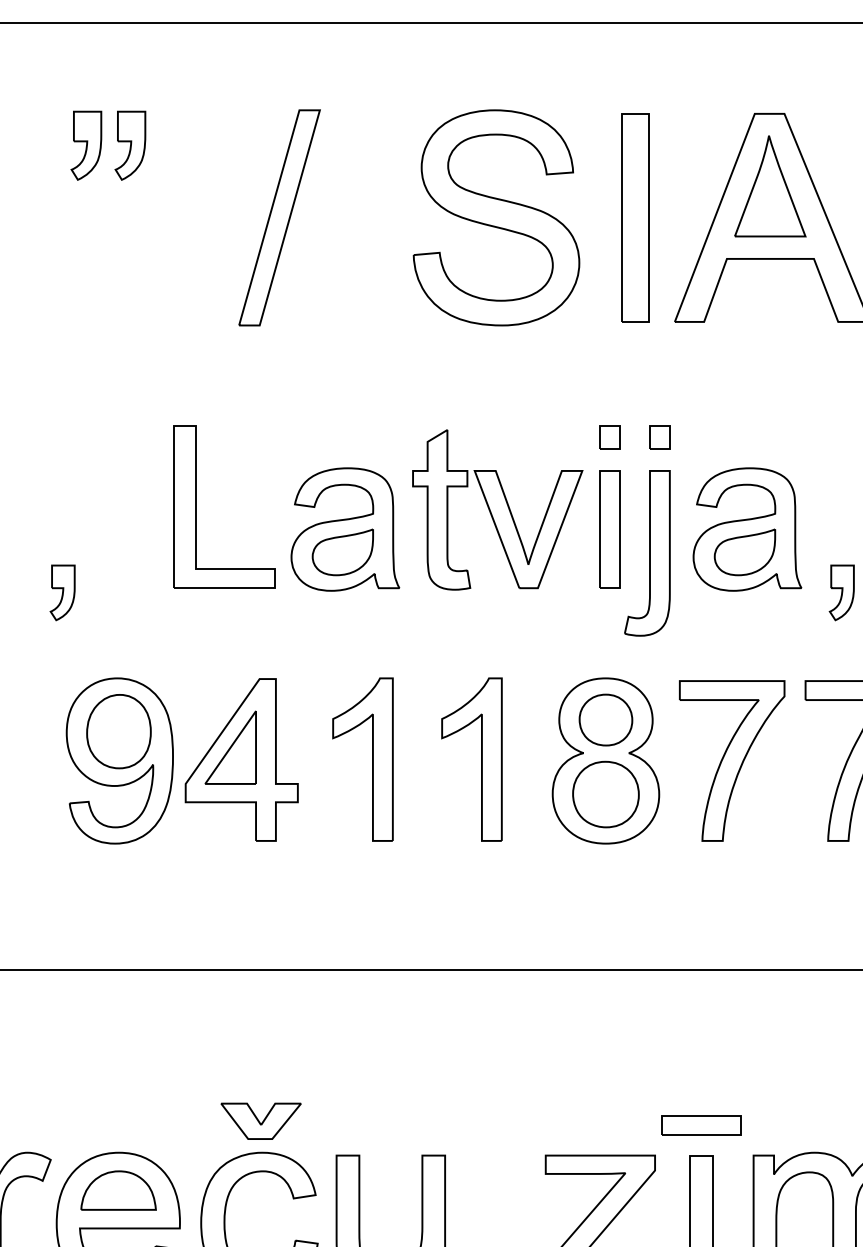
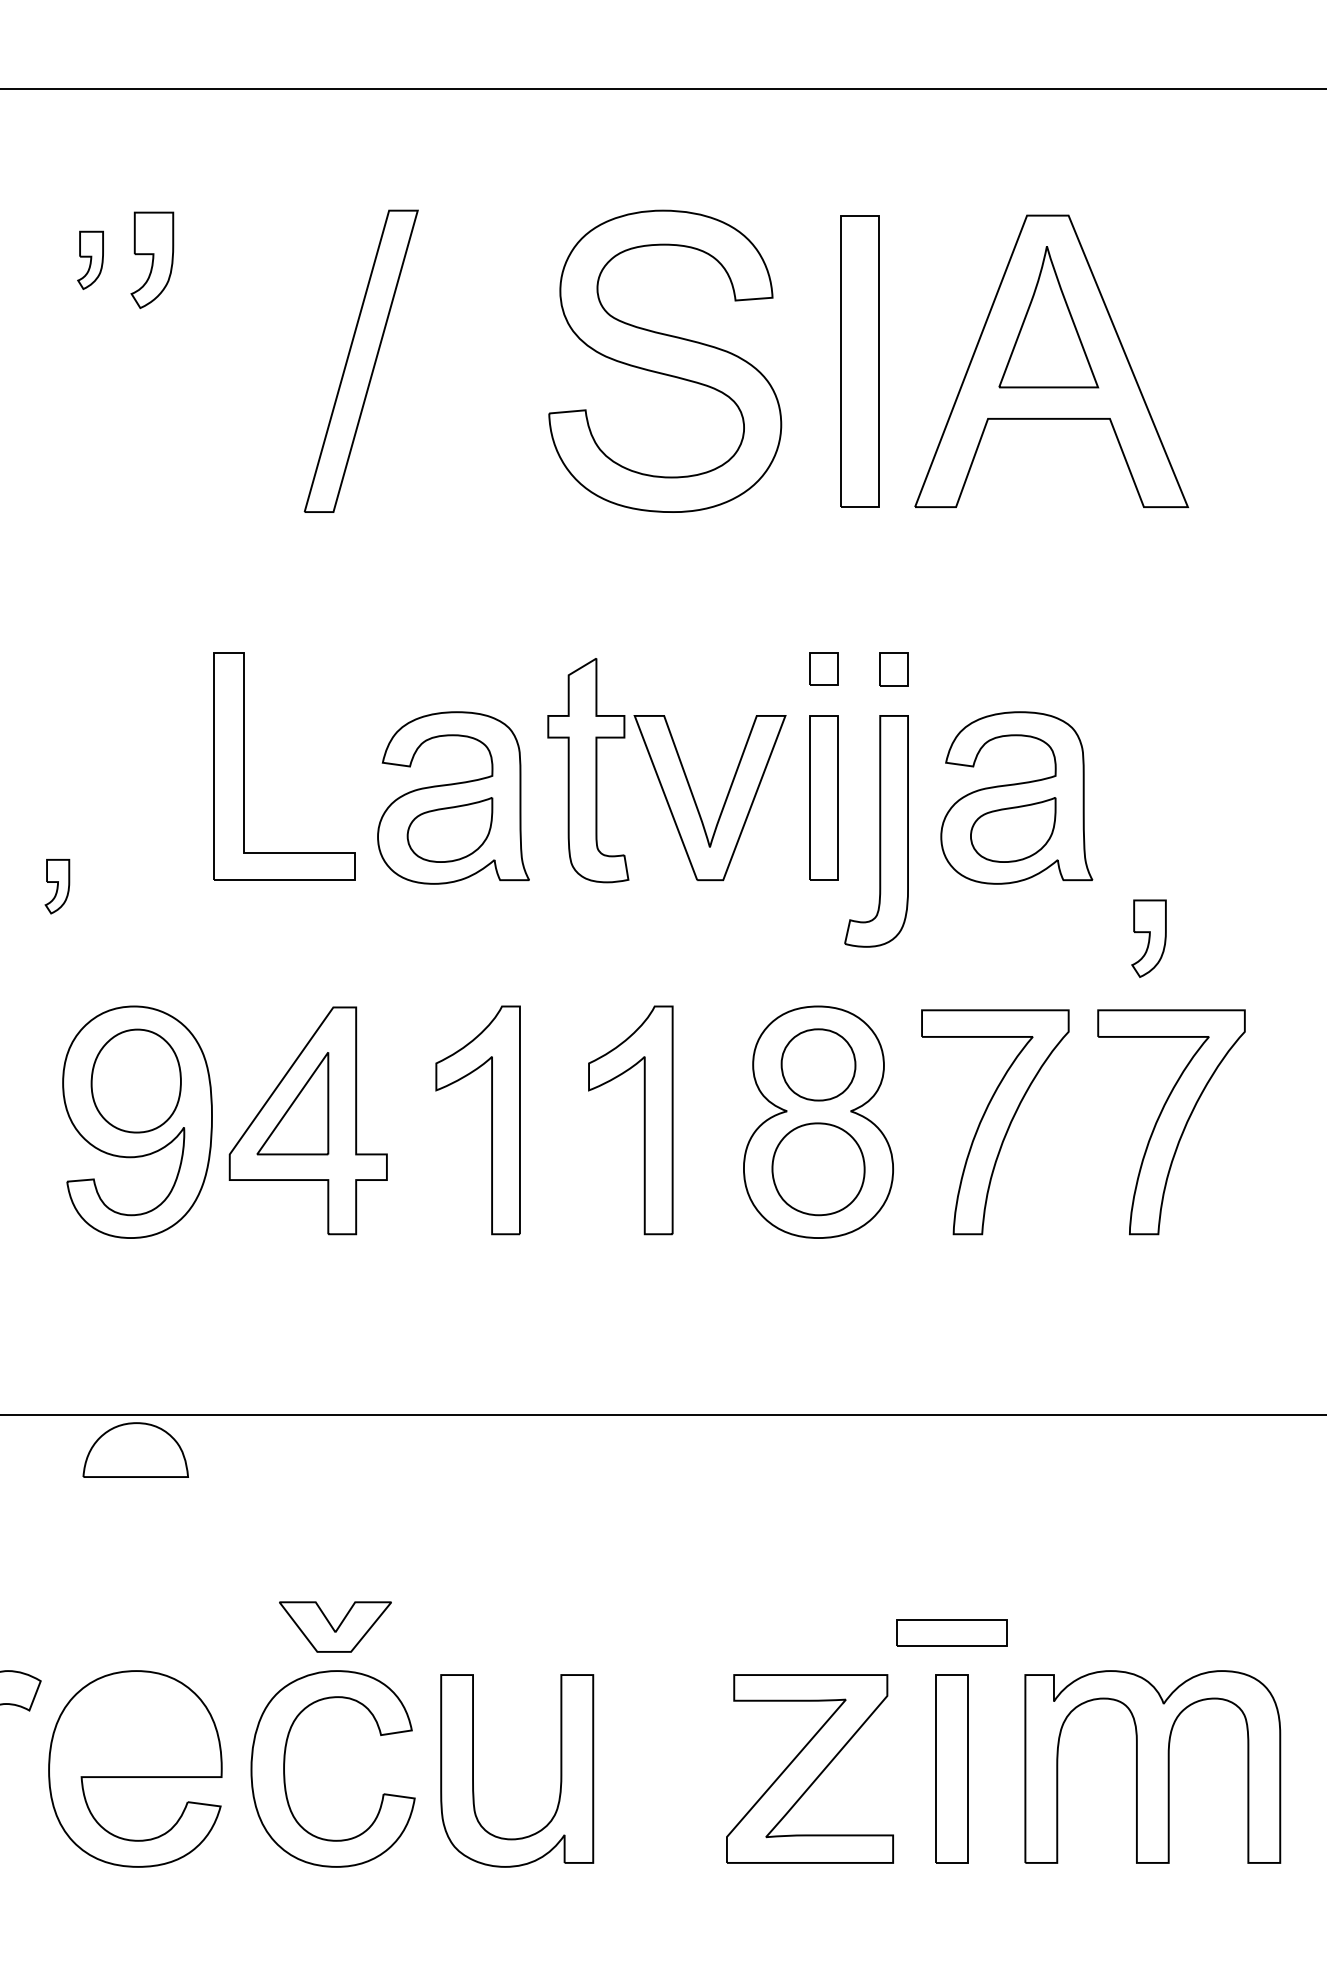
part: (86, 145) -> (90, 260), size x0.6
part: (62, 592) -> (57, 886), size x0.7
part: (841, 592) -> (1148, 938), moved
part: (118, 1190) -> (135, 1449), moved

